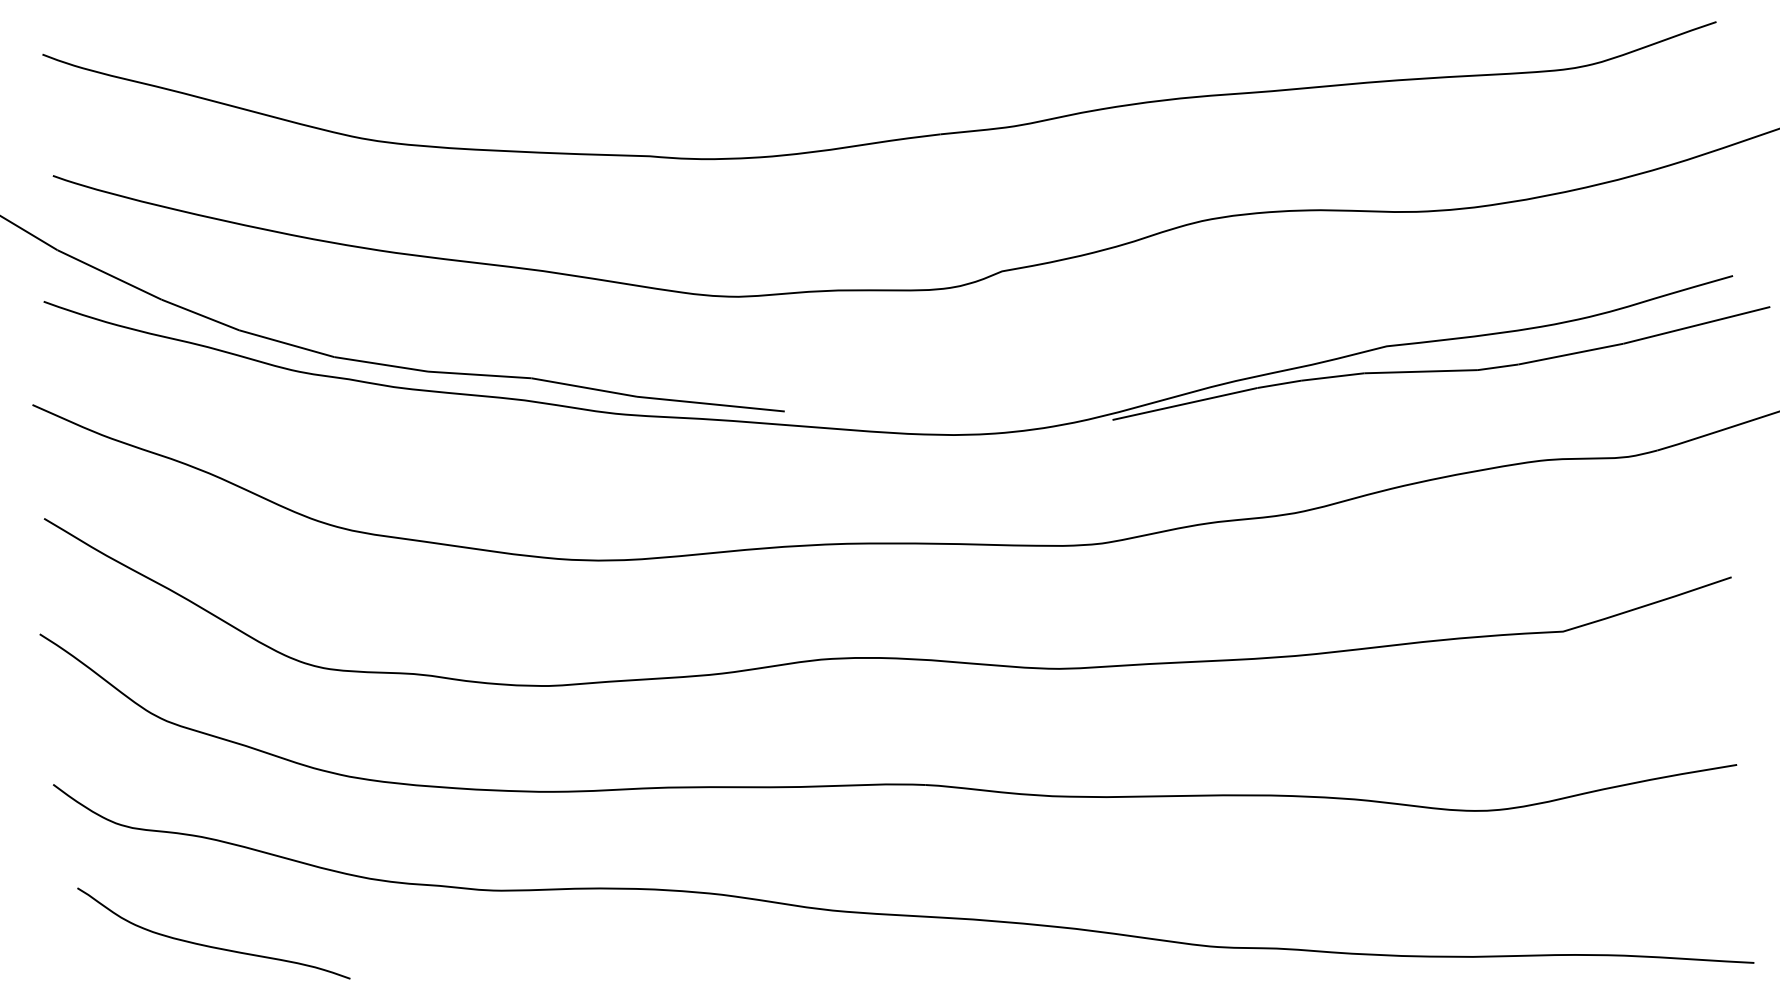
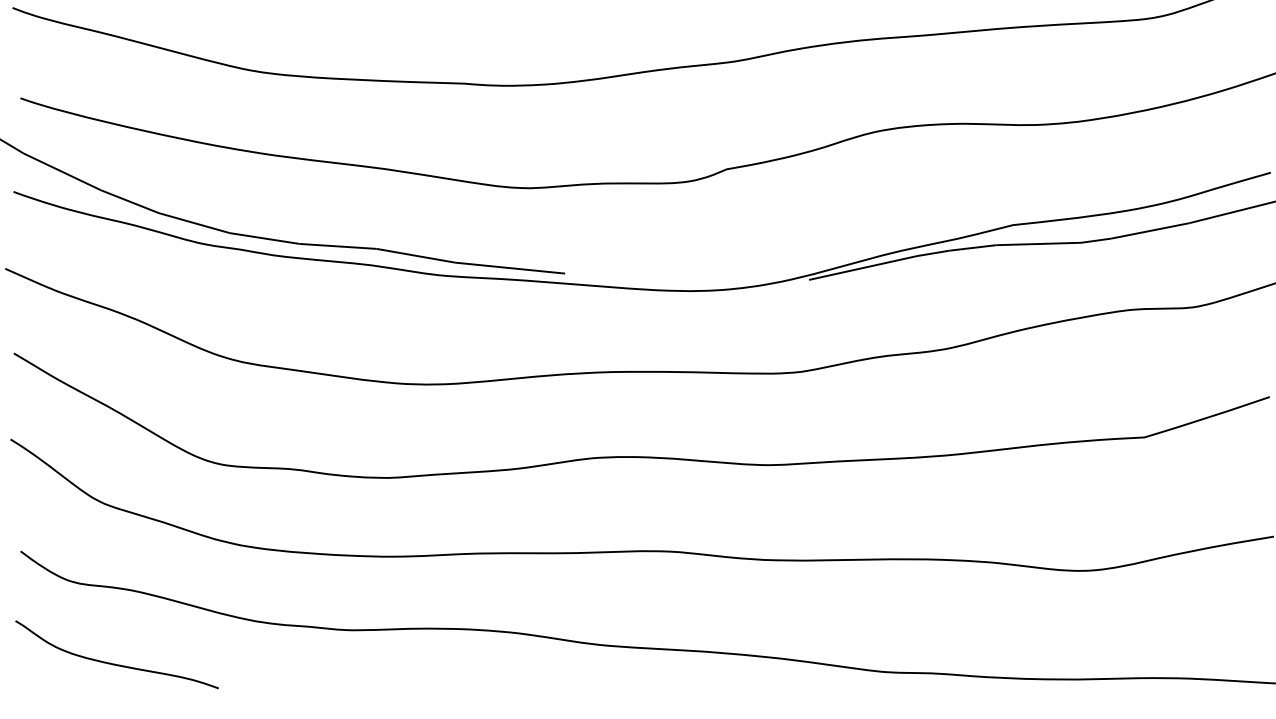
curve: (209, 945) -> (113, 663), moved

